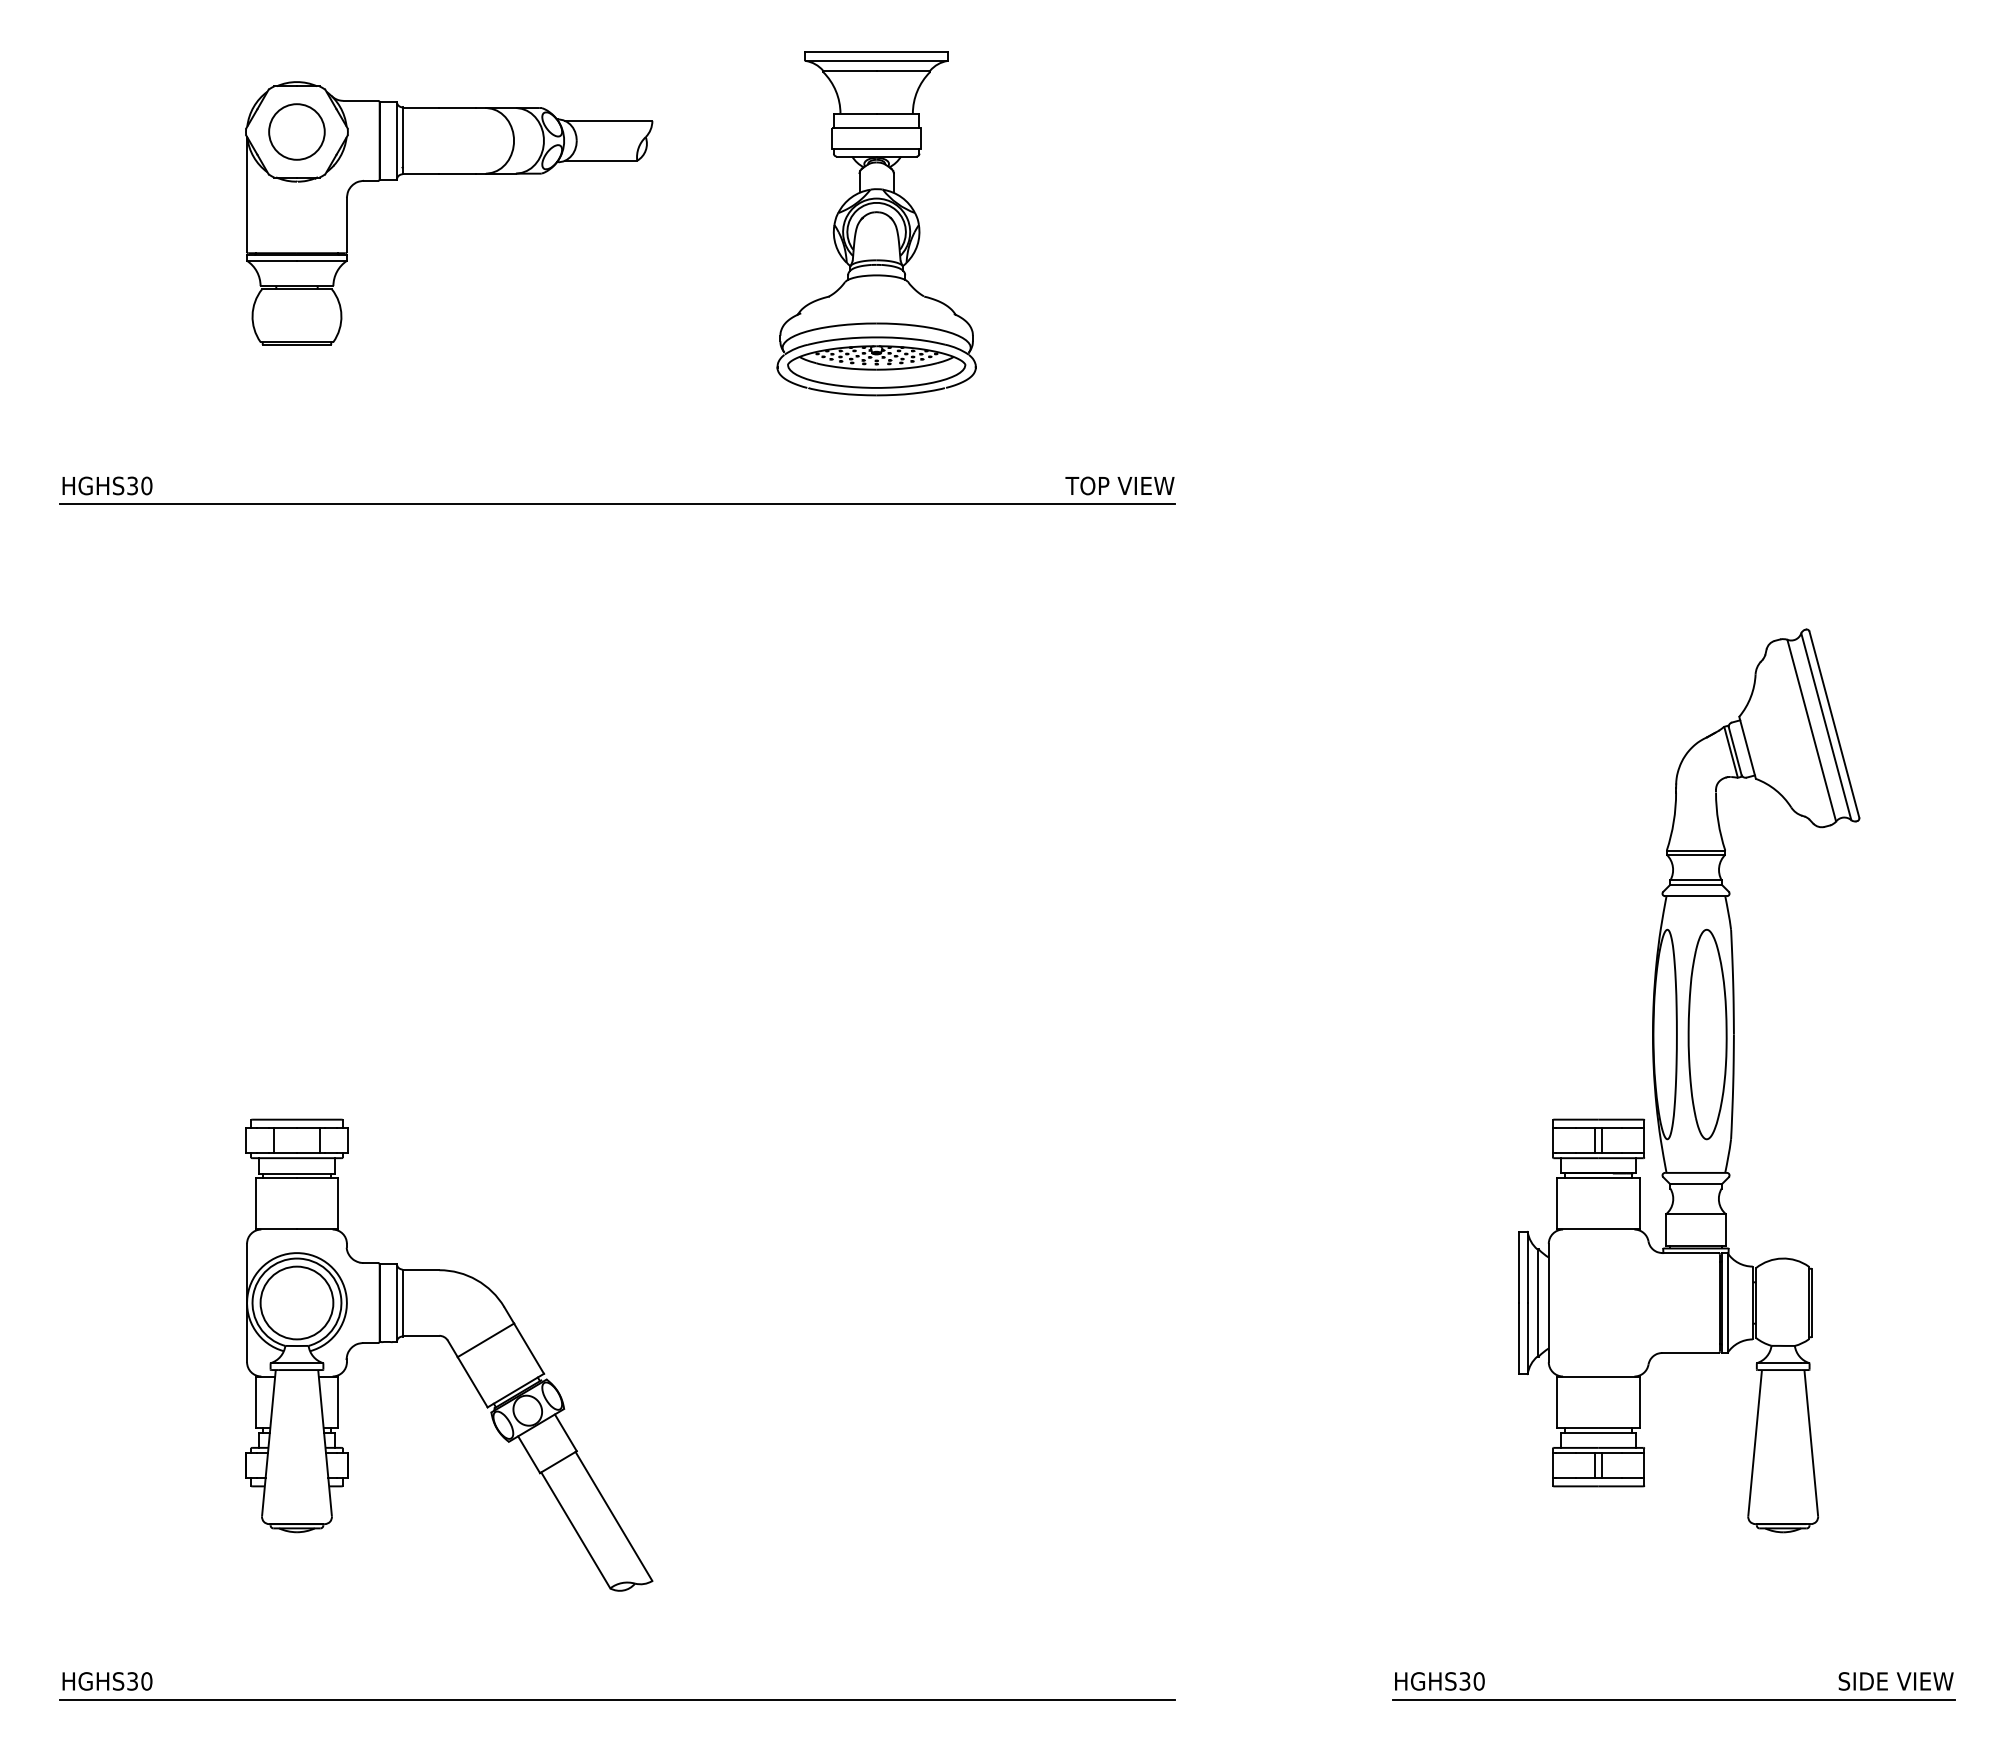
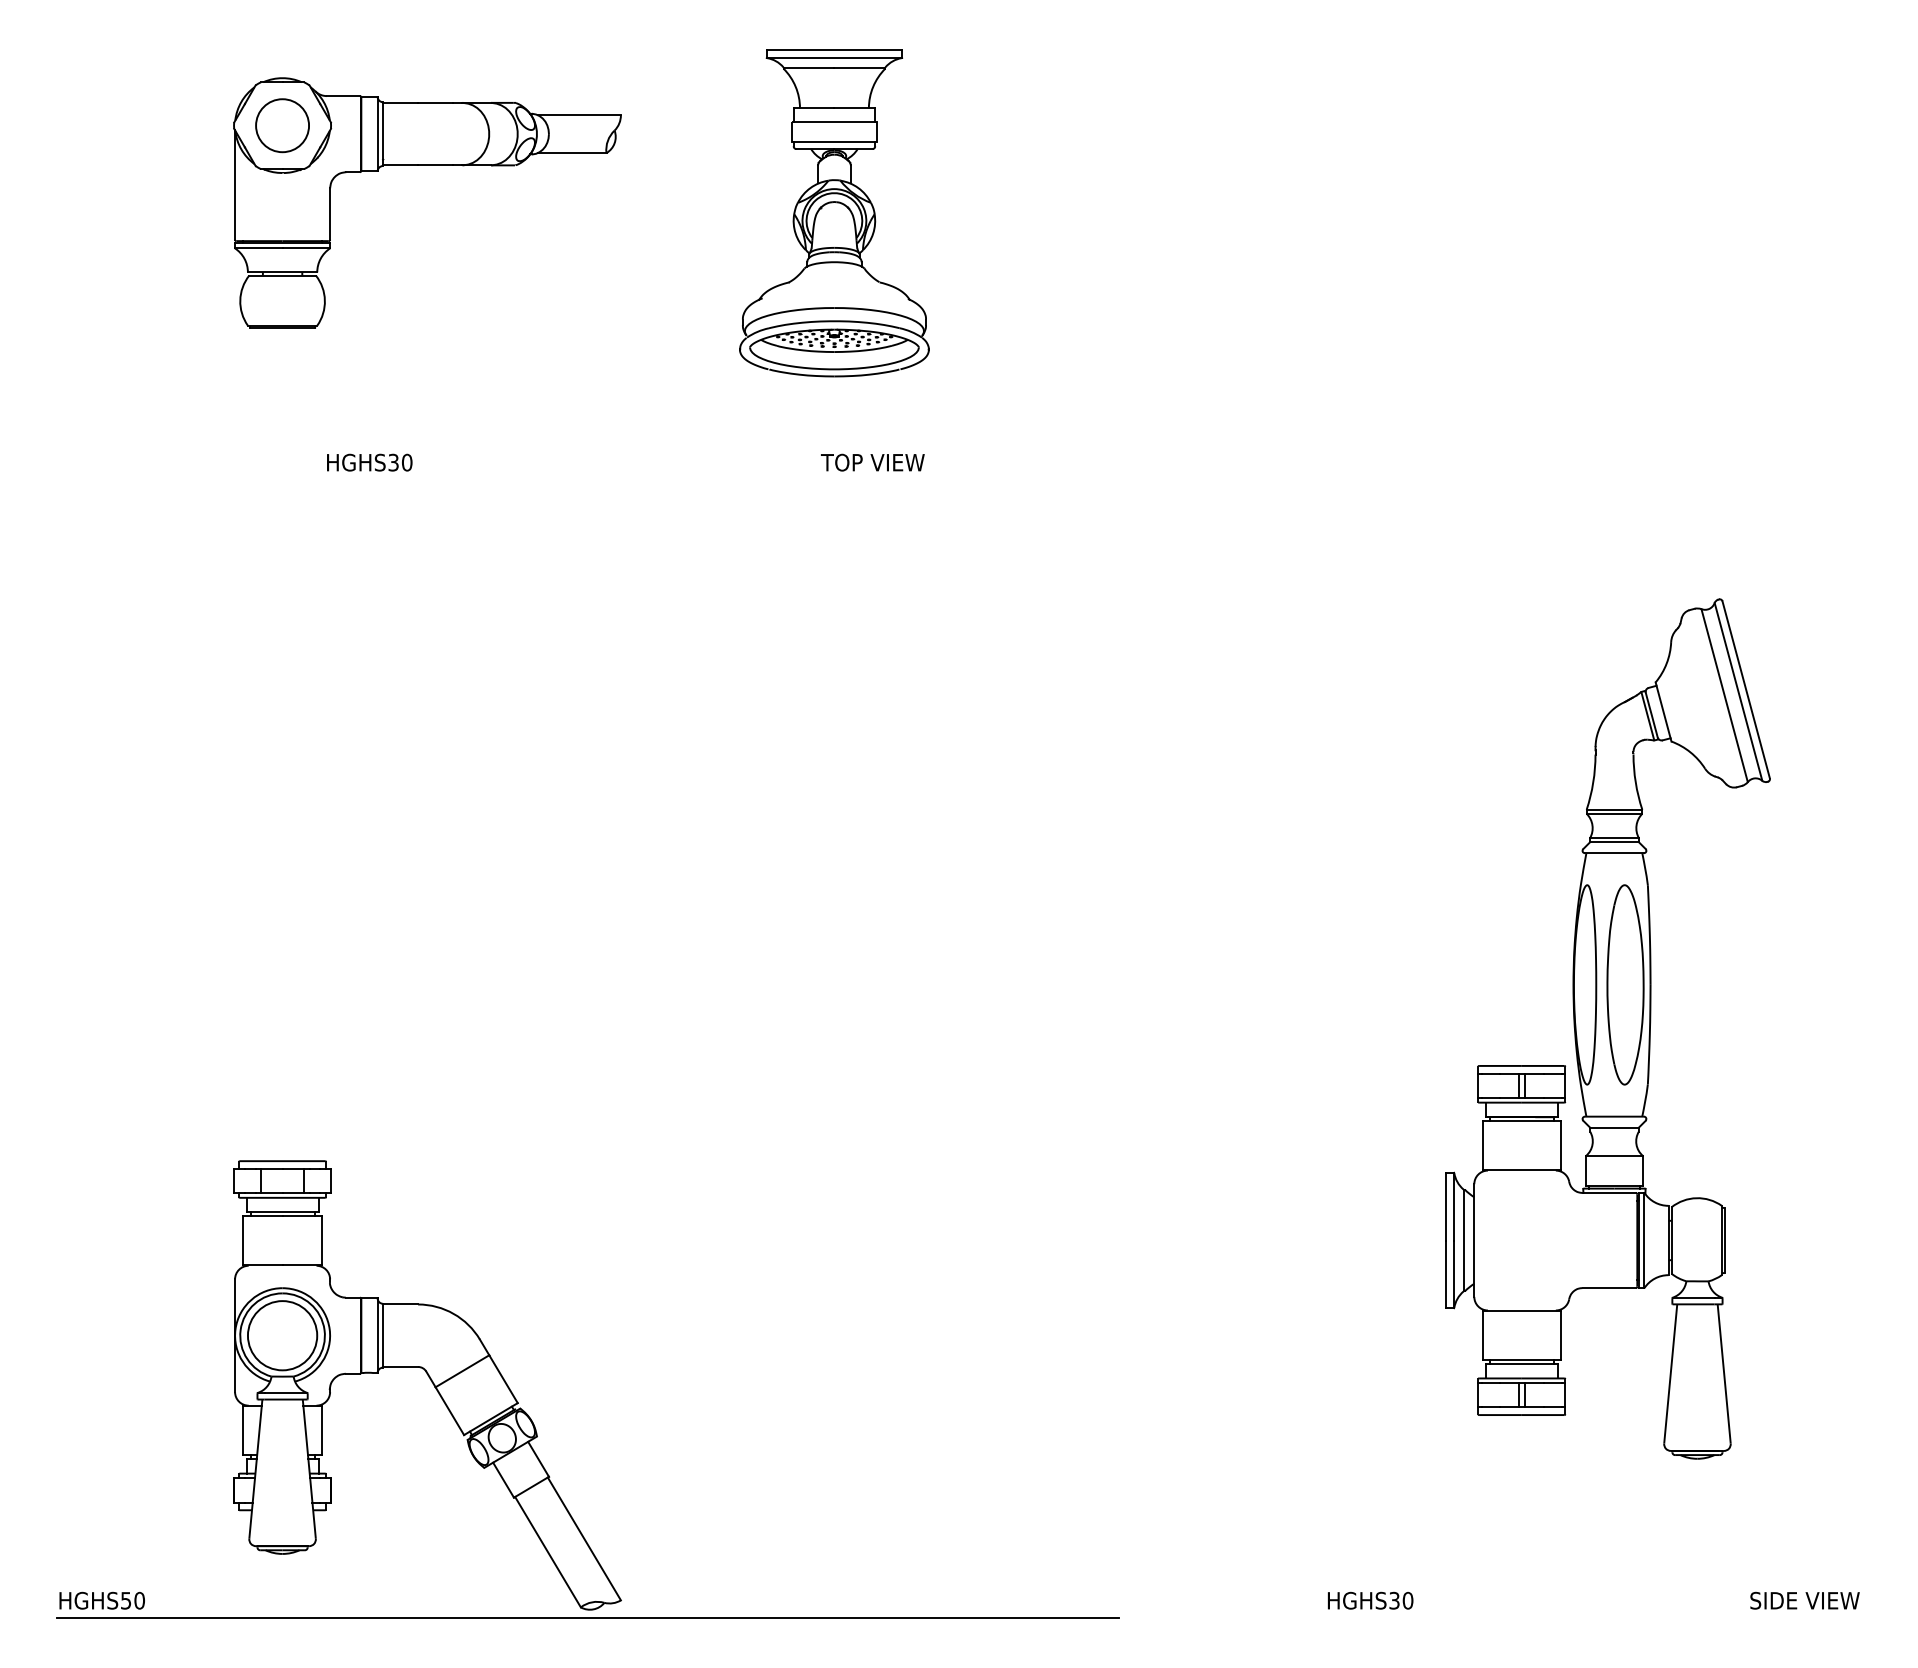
text: (107, 485) -> (369, 462), moved
text: (1119, 485) -> (872, 462), moved
line: (617, 504) -> (587, 480), removed
part: (449, 1354) -> (427, 1384), moved
text: (132, 1680) -> (126, 1599), HGHS30 -> HGHS50
line: (1673, 1699) -> (1593, 1617), removed

